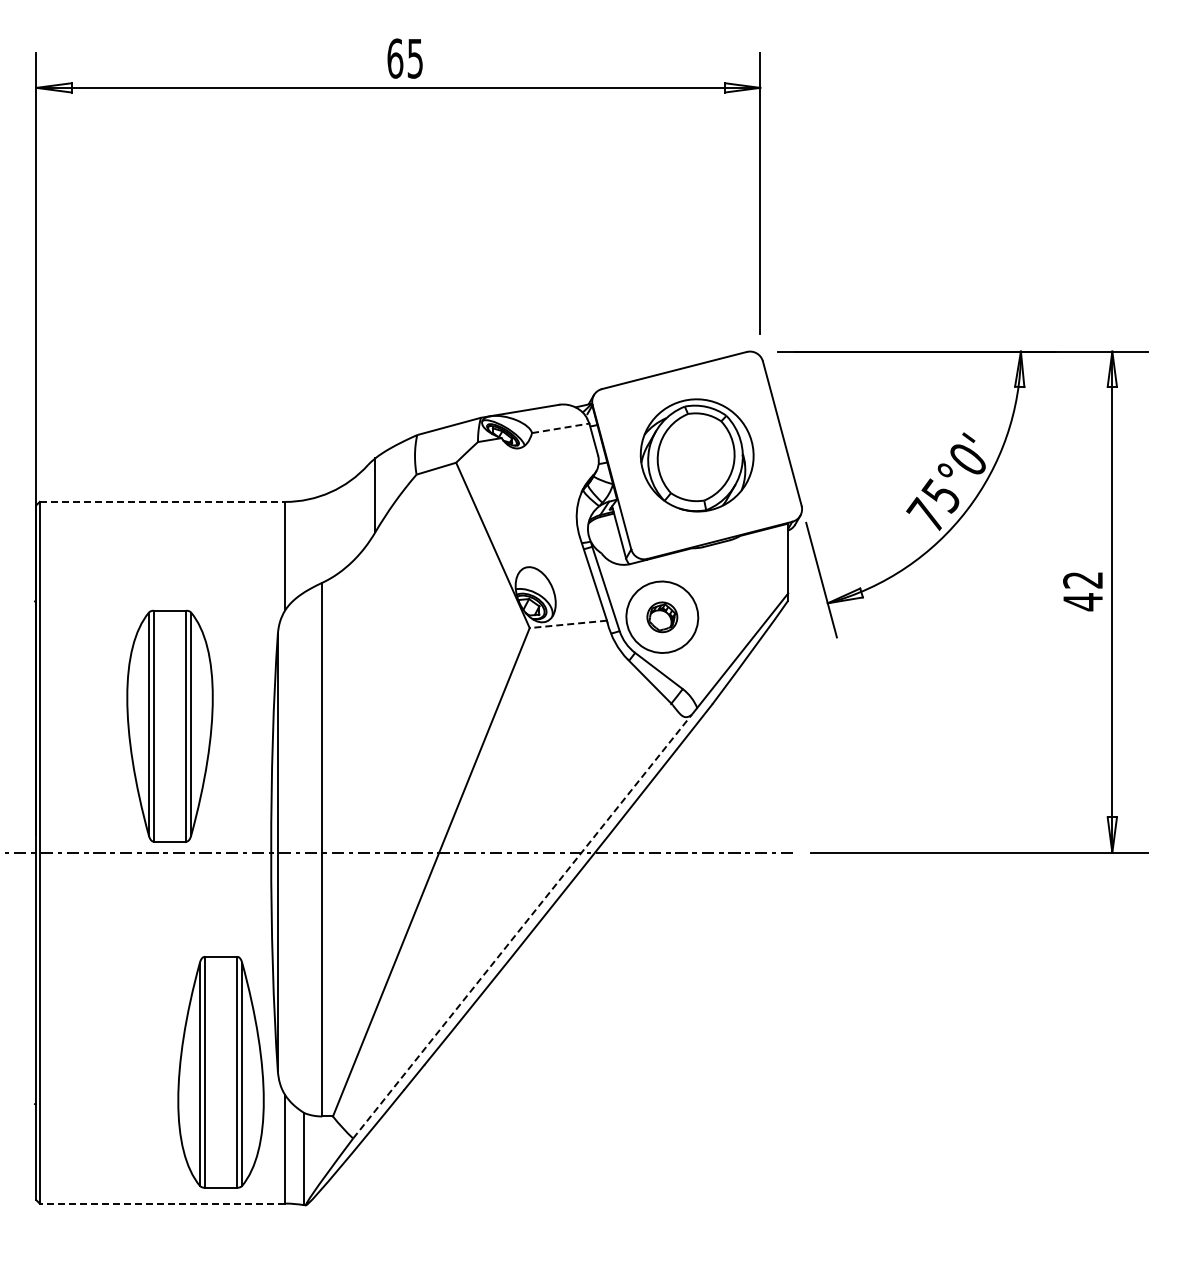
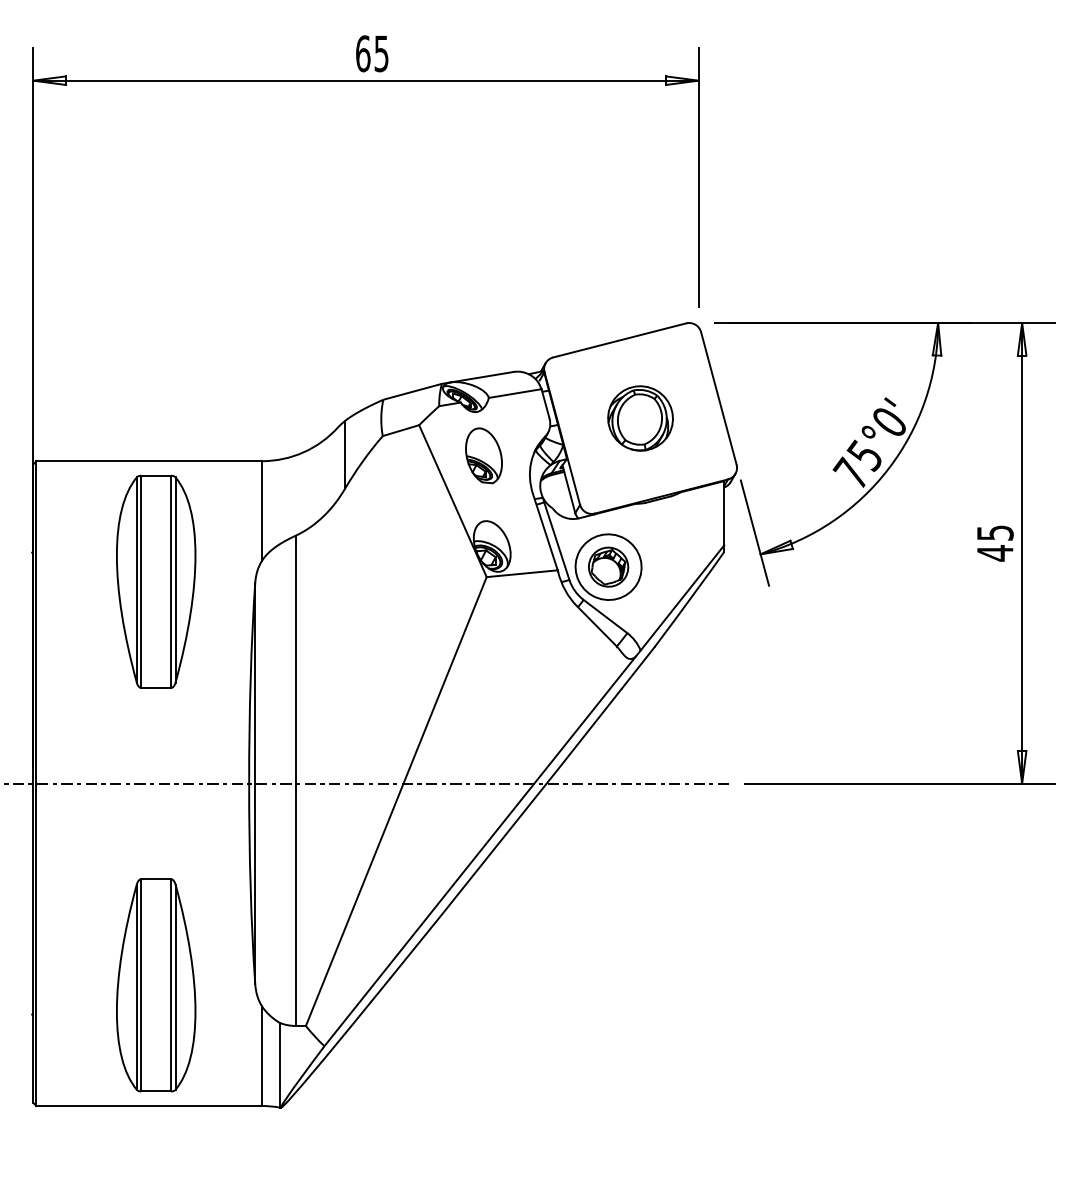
line: (561, 428) -> (515, 393), dashed -> solid
part: (696, 455) -> (639, 418), size x0.62
part: (526, 495) -> (483, 455), added
line: (162, 501) -> (149, 460), dashed -> solid
text: (1083, 580) -> (995, 533), 42 -> 45
part: (662, 617) -> (608, 567), size x1.43
line: (568, 624) -> (522, 573), dashed -> solid
part: (169, 725) -> (155, 581), moved
line: (522, 926) -> (480, 851), dashed -> solid
part: (220, 1072) -> (155, 985), moved
line: (162, 1203) -> (149, 1105), dashed -> solid

